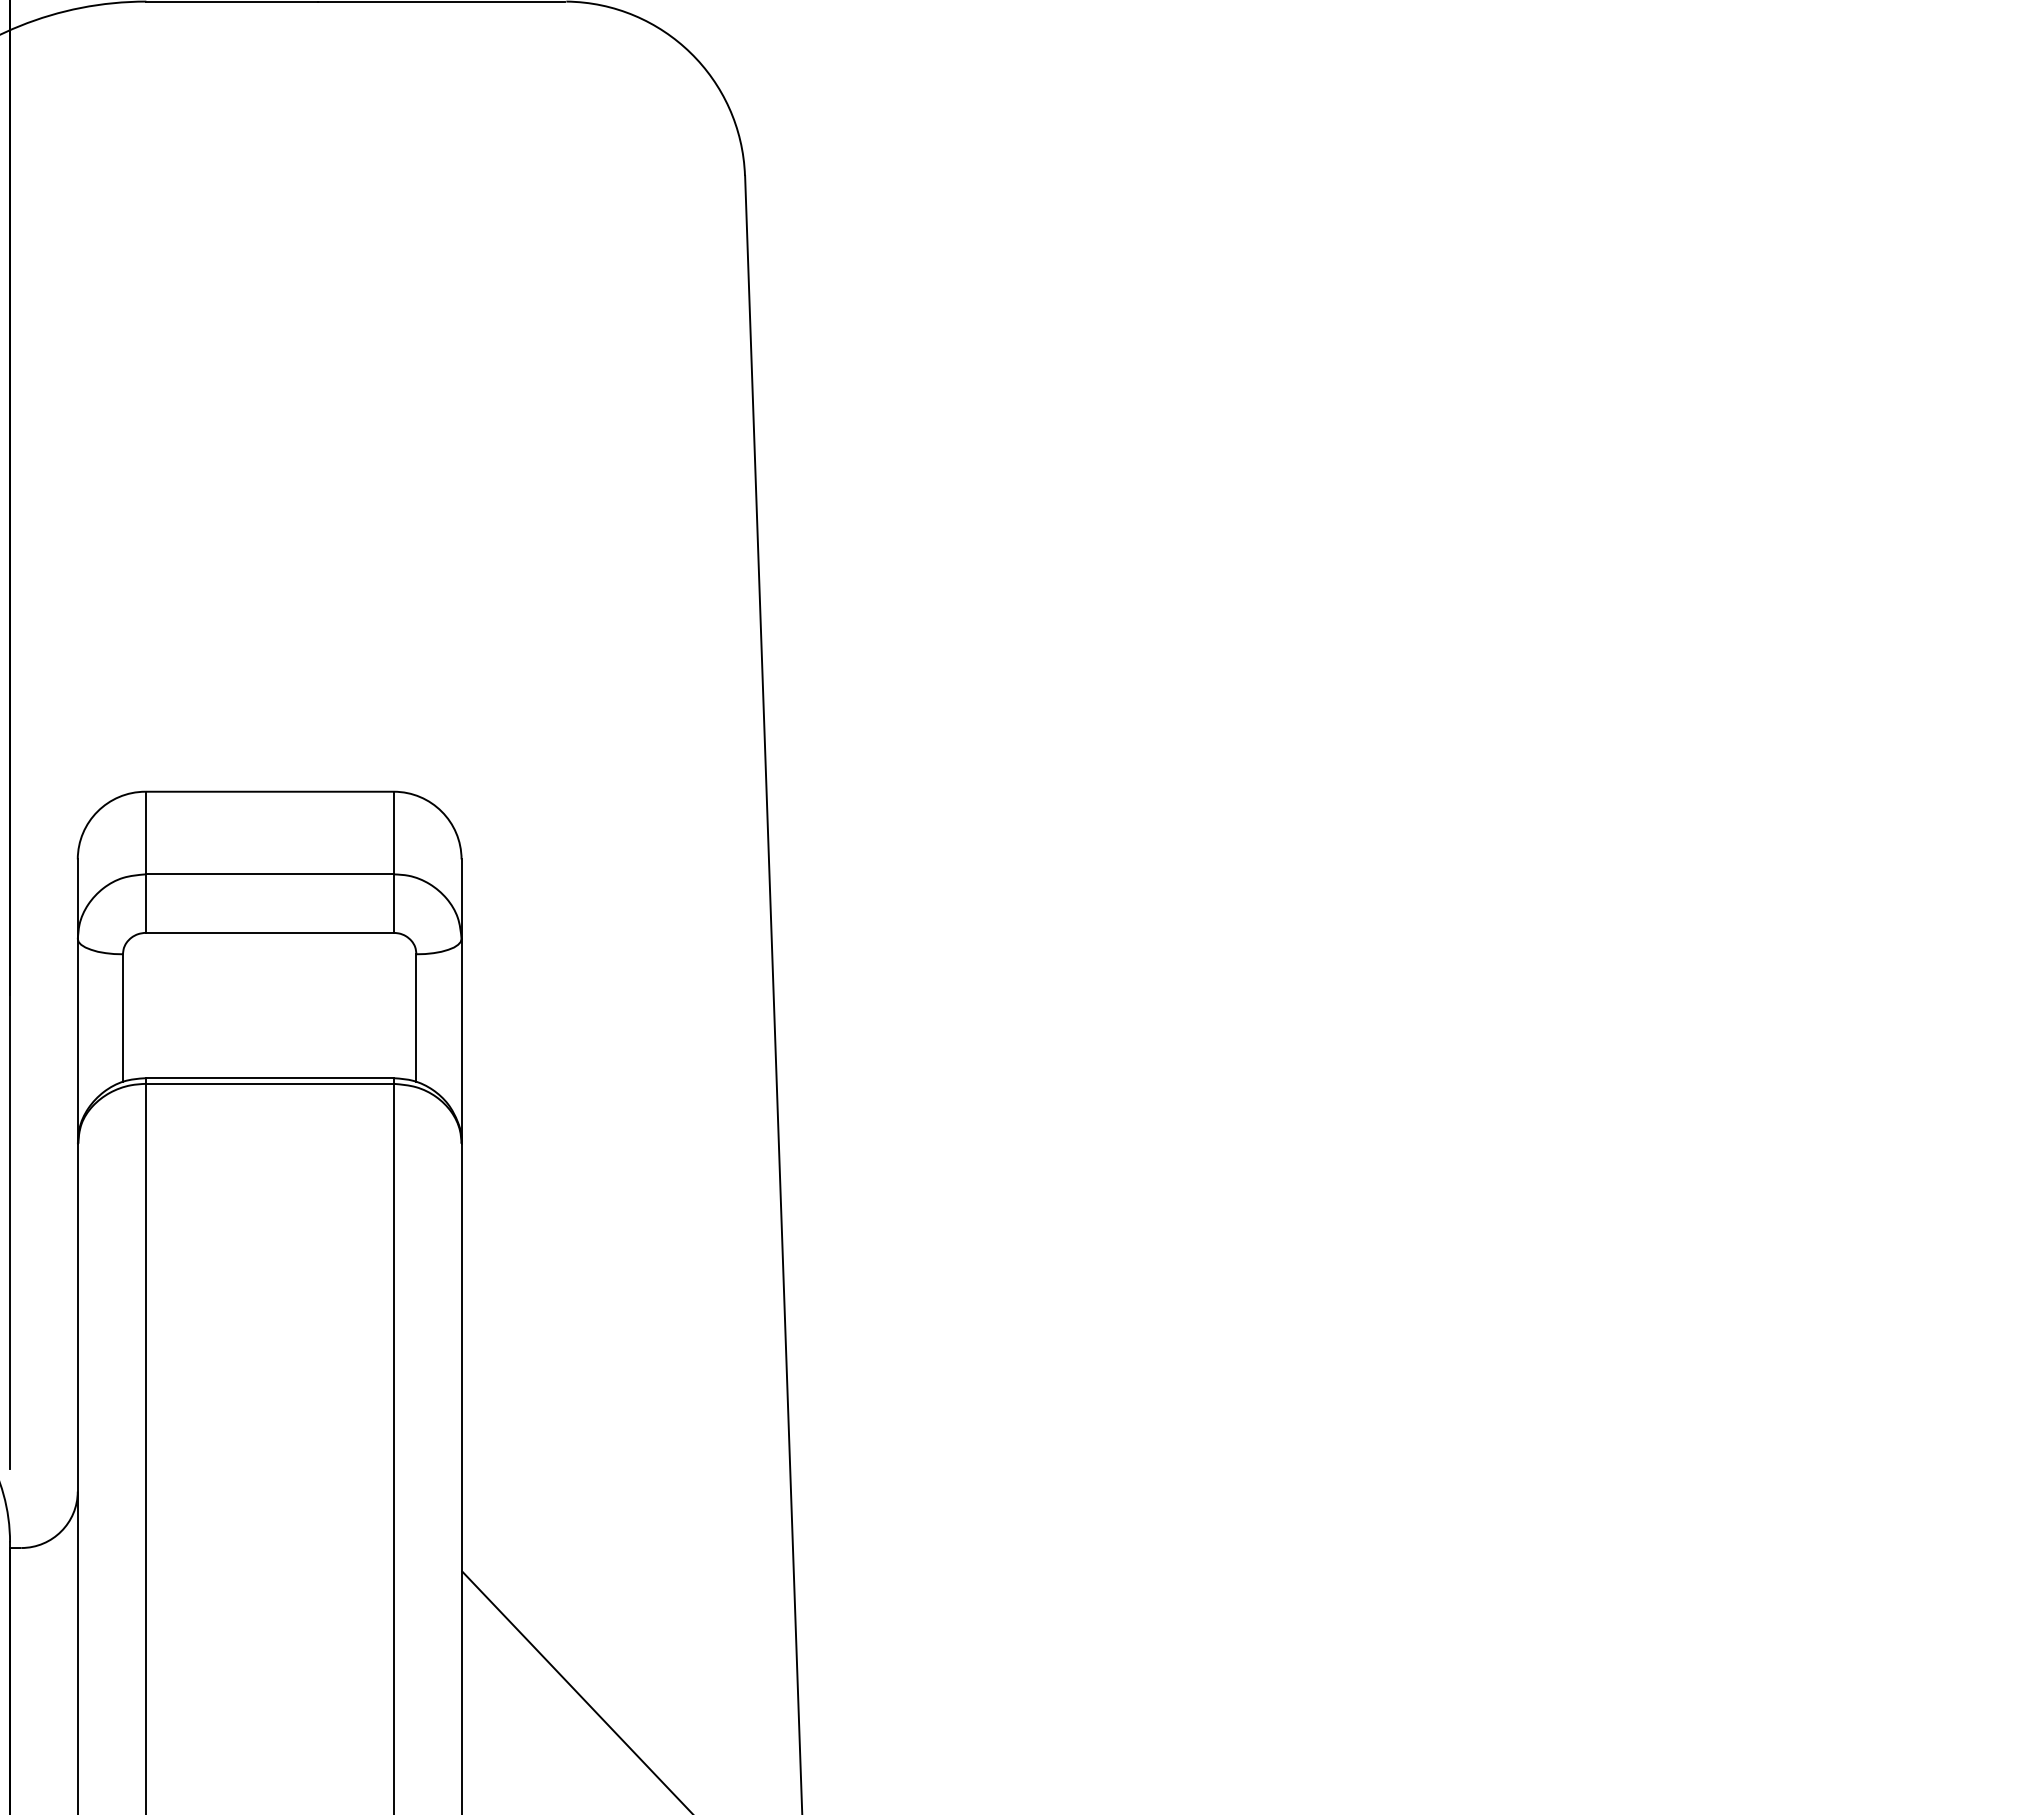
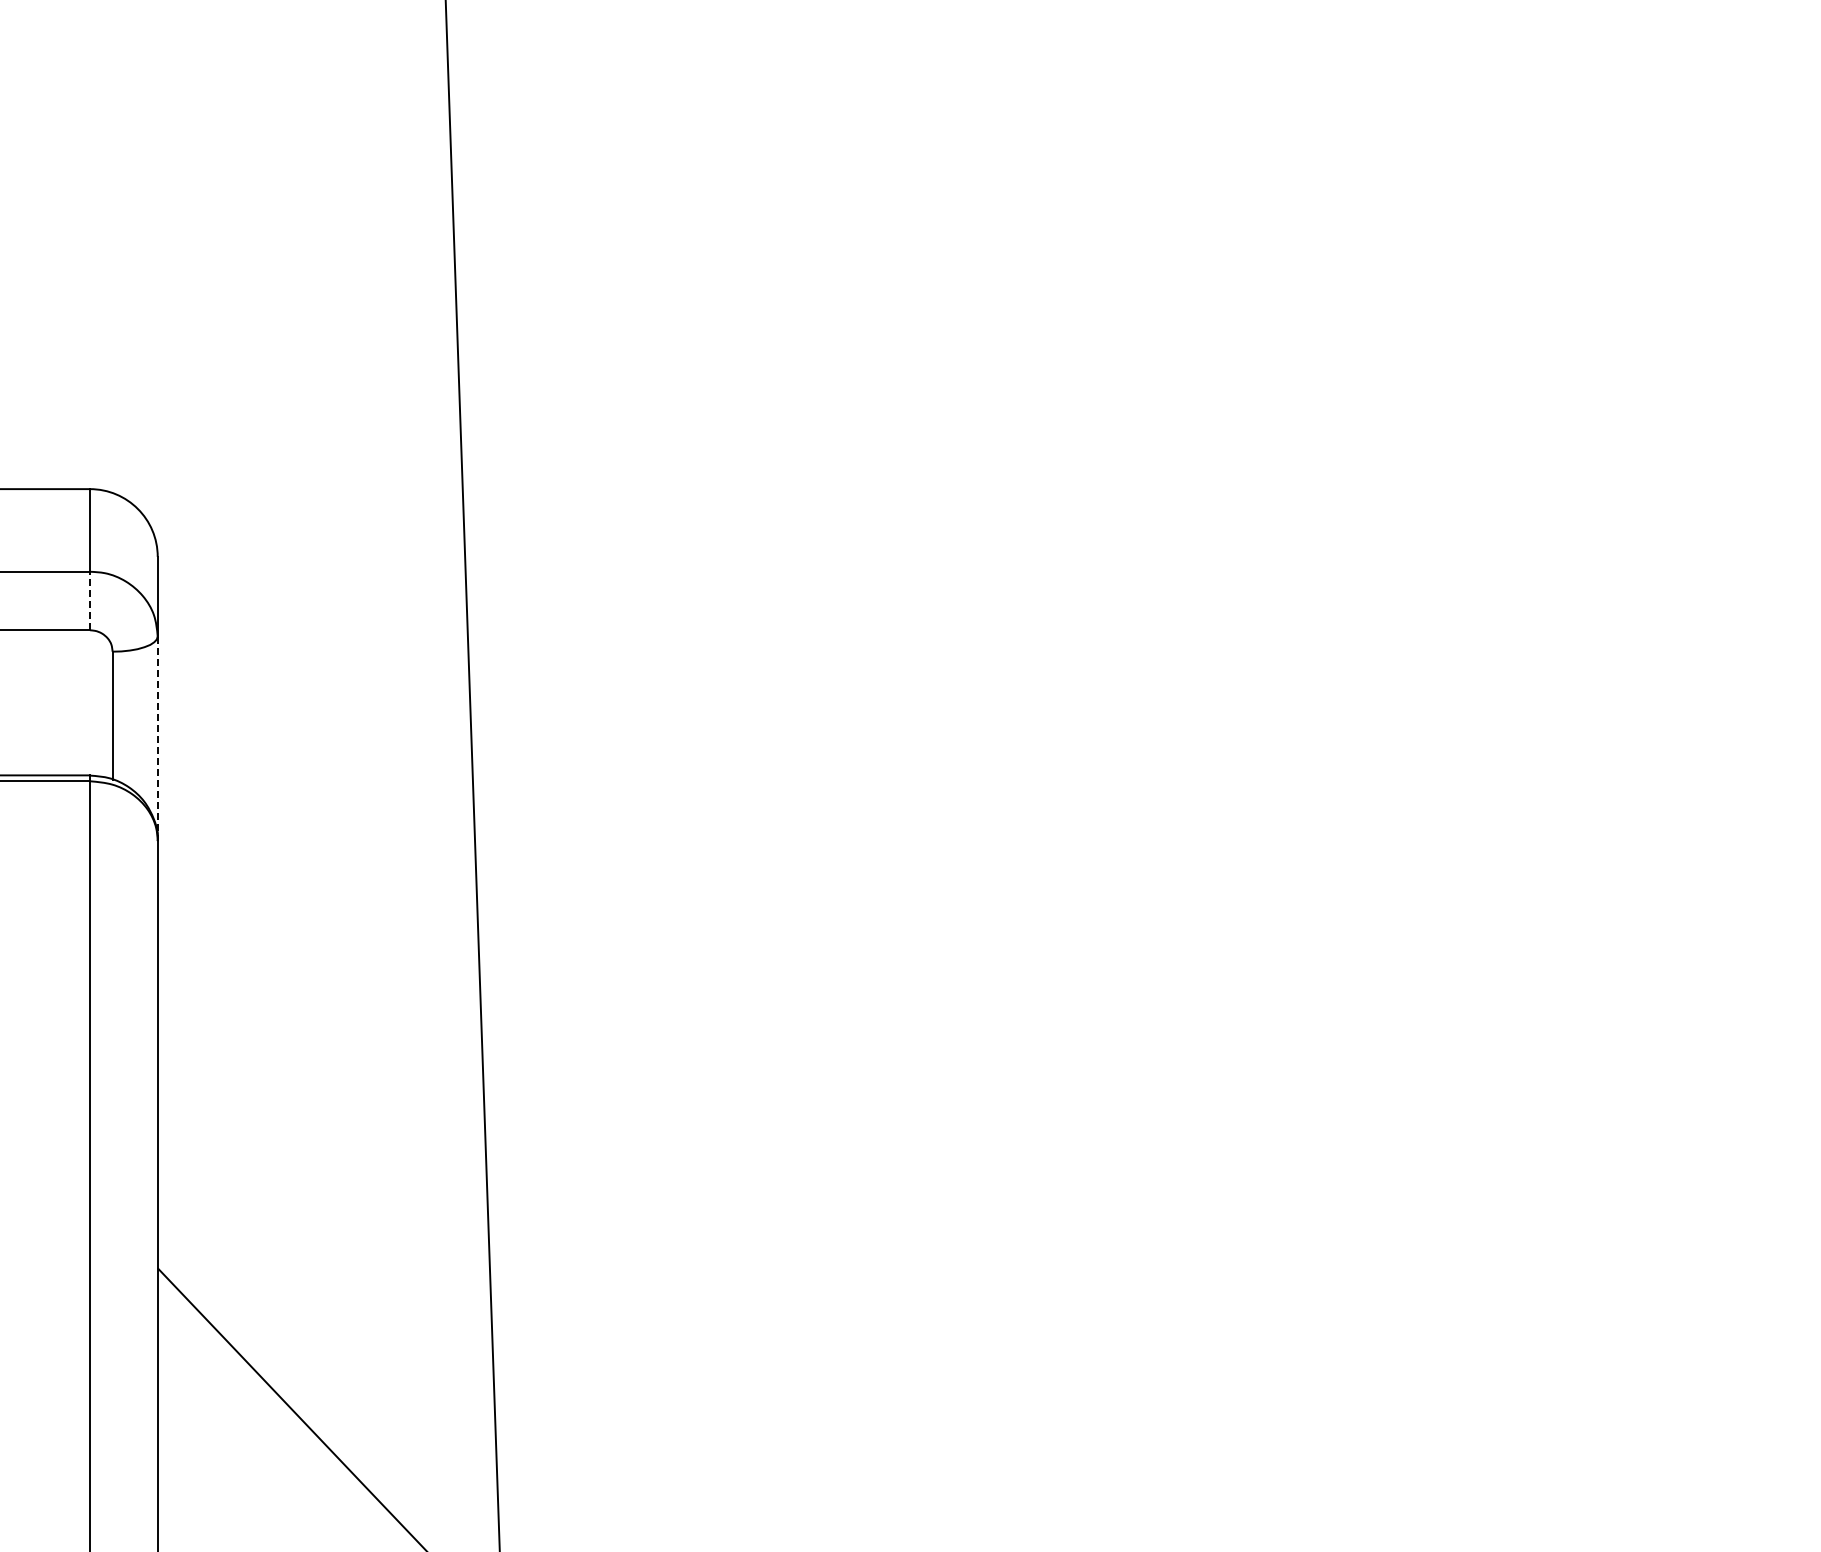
line: (393, 903) -> (89, 600), solid -> dashed
line: (461, 1041) -> (157, 738), solid -> dashed

